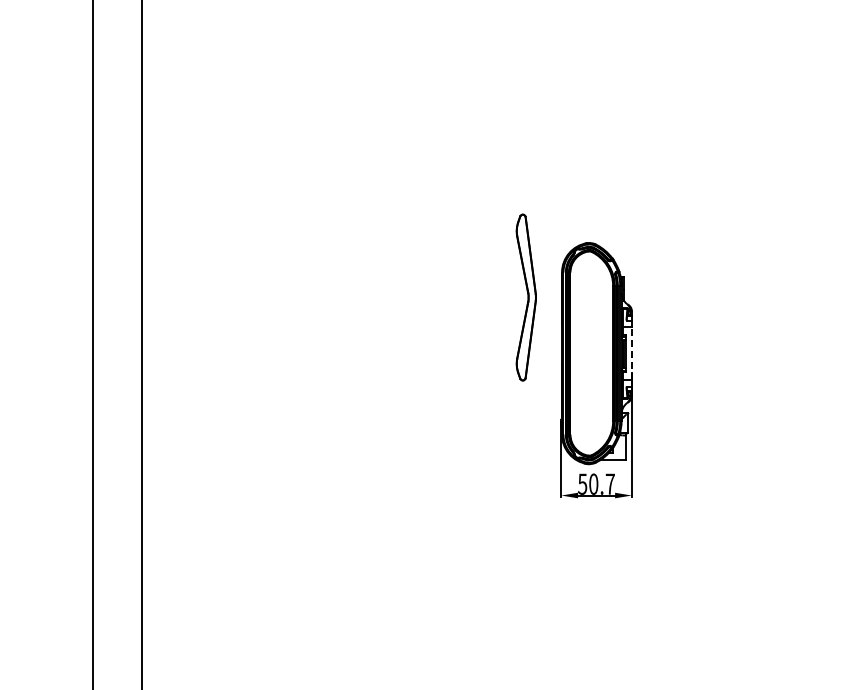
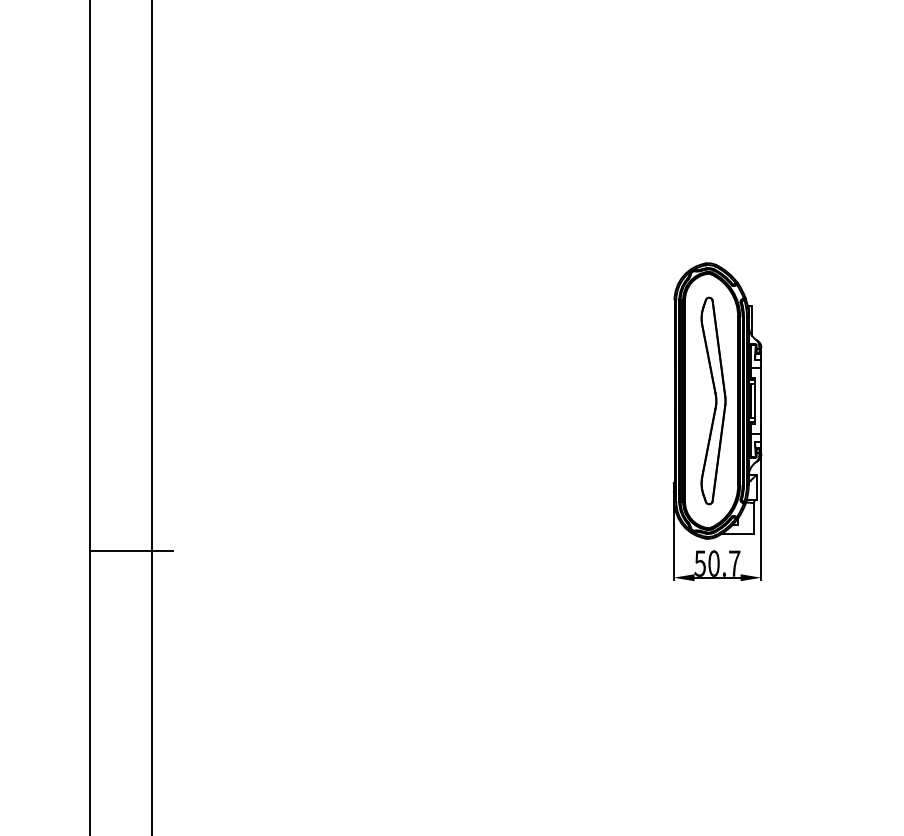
part: (525, 297) -> (712, 400), moved
line: (631, 353) -> (761, 400), dashed -> solid
line: (125, 474) -> (131, 551), added

